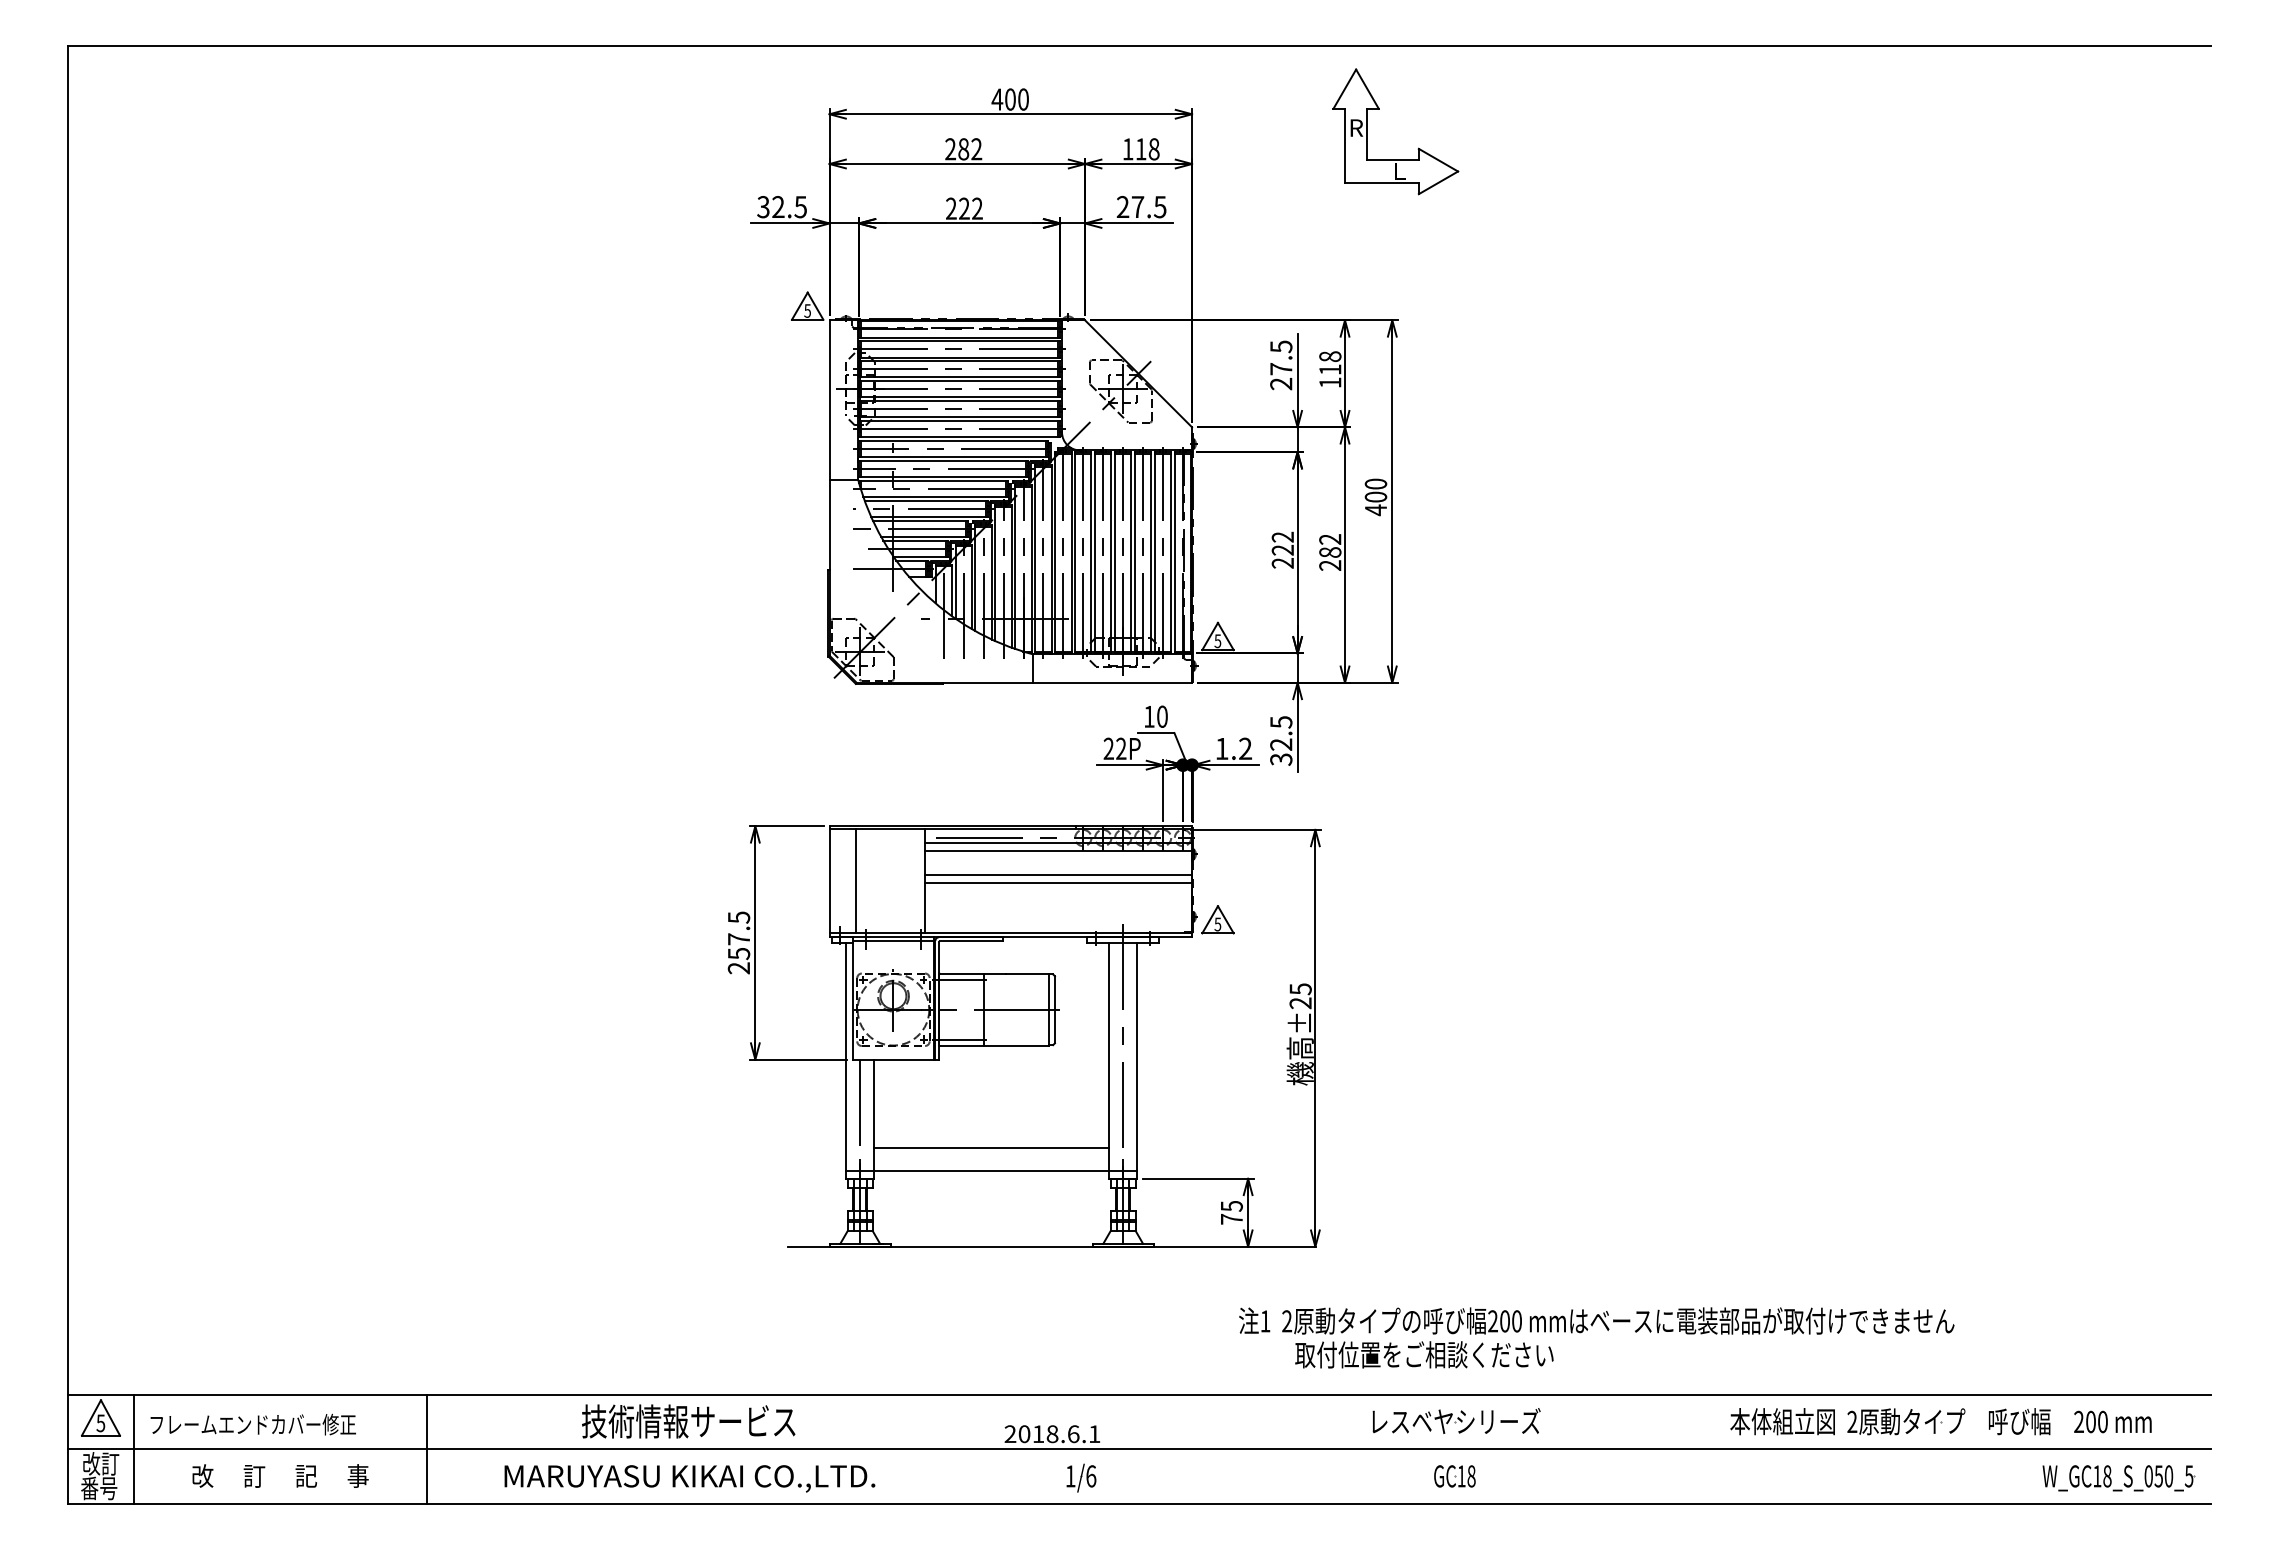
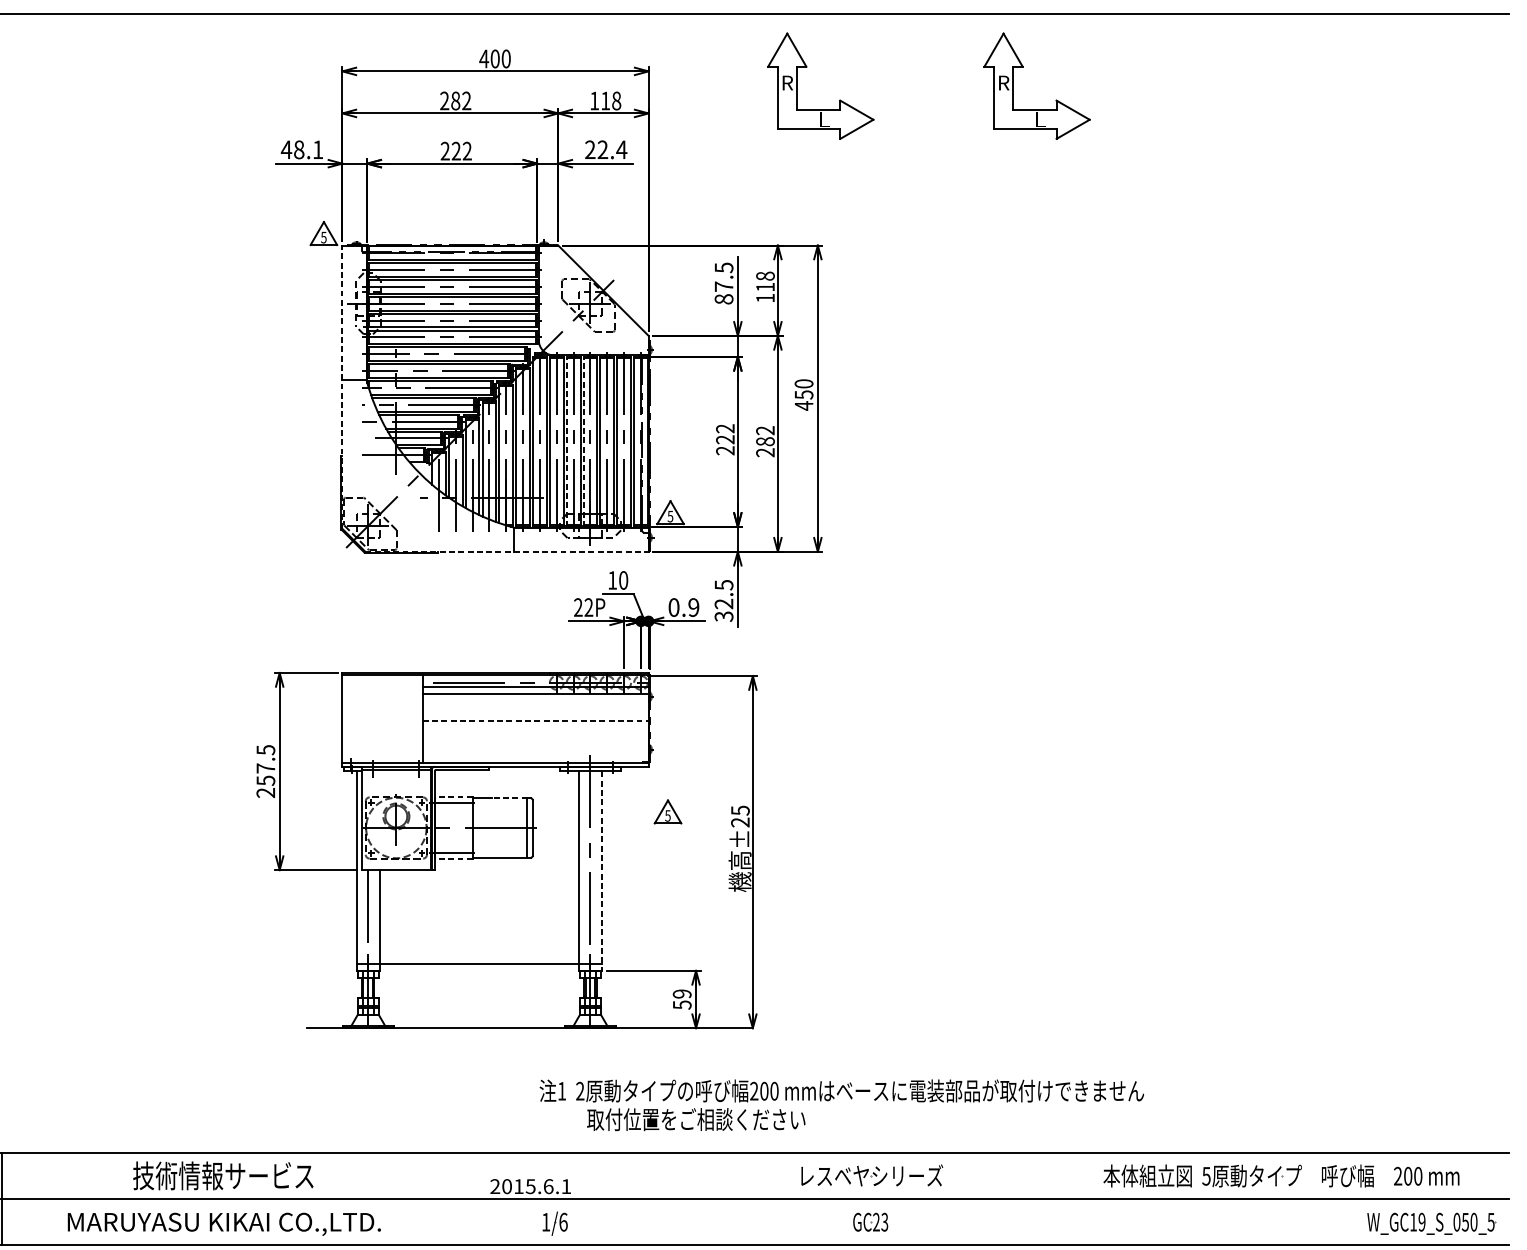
part: (1635, 109) -> (1023, 67), added
text: (781, 207) -> (301, 150), 32.5 -> 48.1
text: (1148, 207) -> (611, 150), 27.5 -> 22.4
text: (1281, 383) -> (724, 298), 27.5 -> 87.5
line: (829, 488) -> (342, 387), solid -> dashed
text: (1375, 496) -> (803, 394), 400 -> 450
line: (1095, 552) -> (567, 441), solid -> dashed
line: (1115, 552) -> (583, 441), solid -> dashed
line: (1024, 682) -> (507, 551), solid -> dashed
text: (1233, 748) -> (683, 607), 1.2 -> 0.9
line: (1058, 874) -> (535, 713), removed
line: (855, 880) -> (364, 718), removed
line: (1058, 882) -> (535, 720), solid -> dashed
part: (1217, 919) -> (667, 811), moved
line: (962, 973) -> (454, 797), solid -> dashed
line: (1026, 973) -> (508, 797), solid -> dashed
line: (962, 1046) -> (454, 859), solid -> dashed
line: (1137, 1061) -> (602, 871), solid -> dashed
line: (991, 1147) -> (479, 944), removed
text: (1231, 1212) -> (681, 999), 75 -> 59
text: (1596, 1337) -> (841, 1104), moved
text: (1852, 1421) -> (1206, 1175), 2 -> 5
text: (1052, 1433) -> (530, 1186), 2018.6.1 -> 2015.6.1
text: (1466, 1476) -> (880, 1222), GC18 -> GC23
text: (2107, 1476) -> (1422, 1222), W_GC18_S_050_5 -> W_GC19_S_050_5

